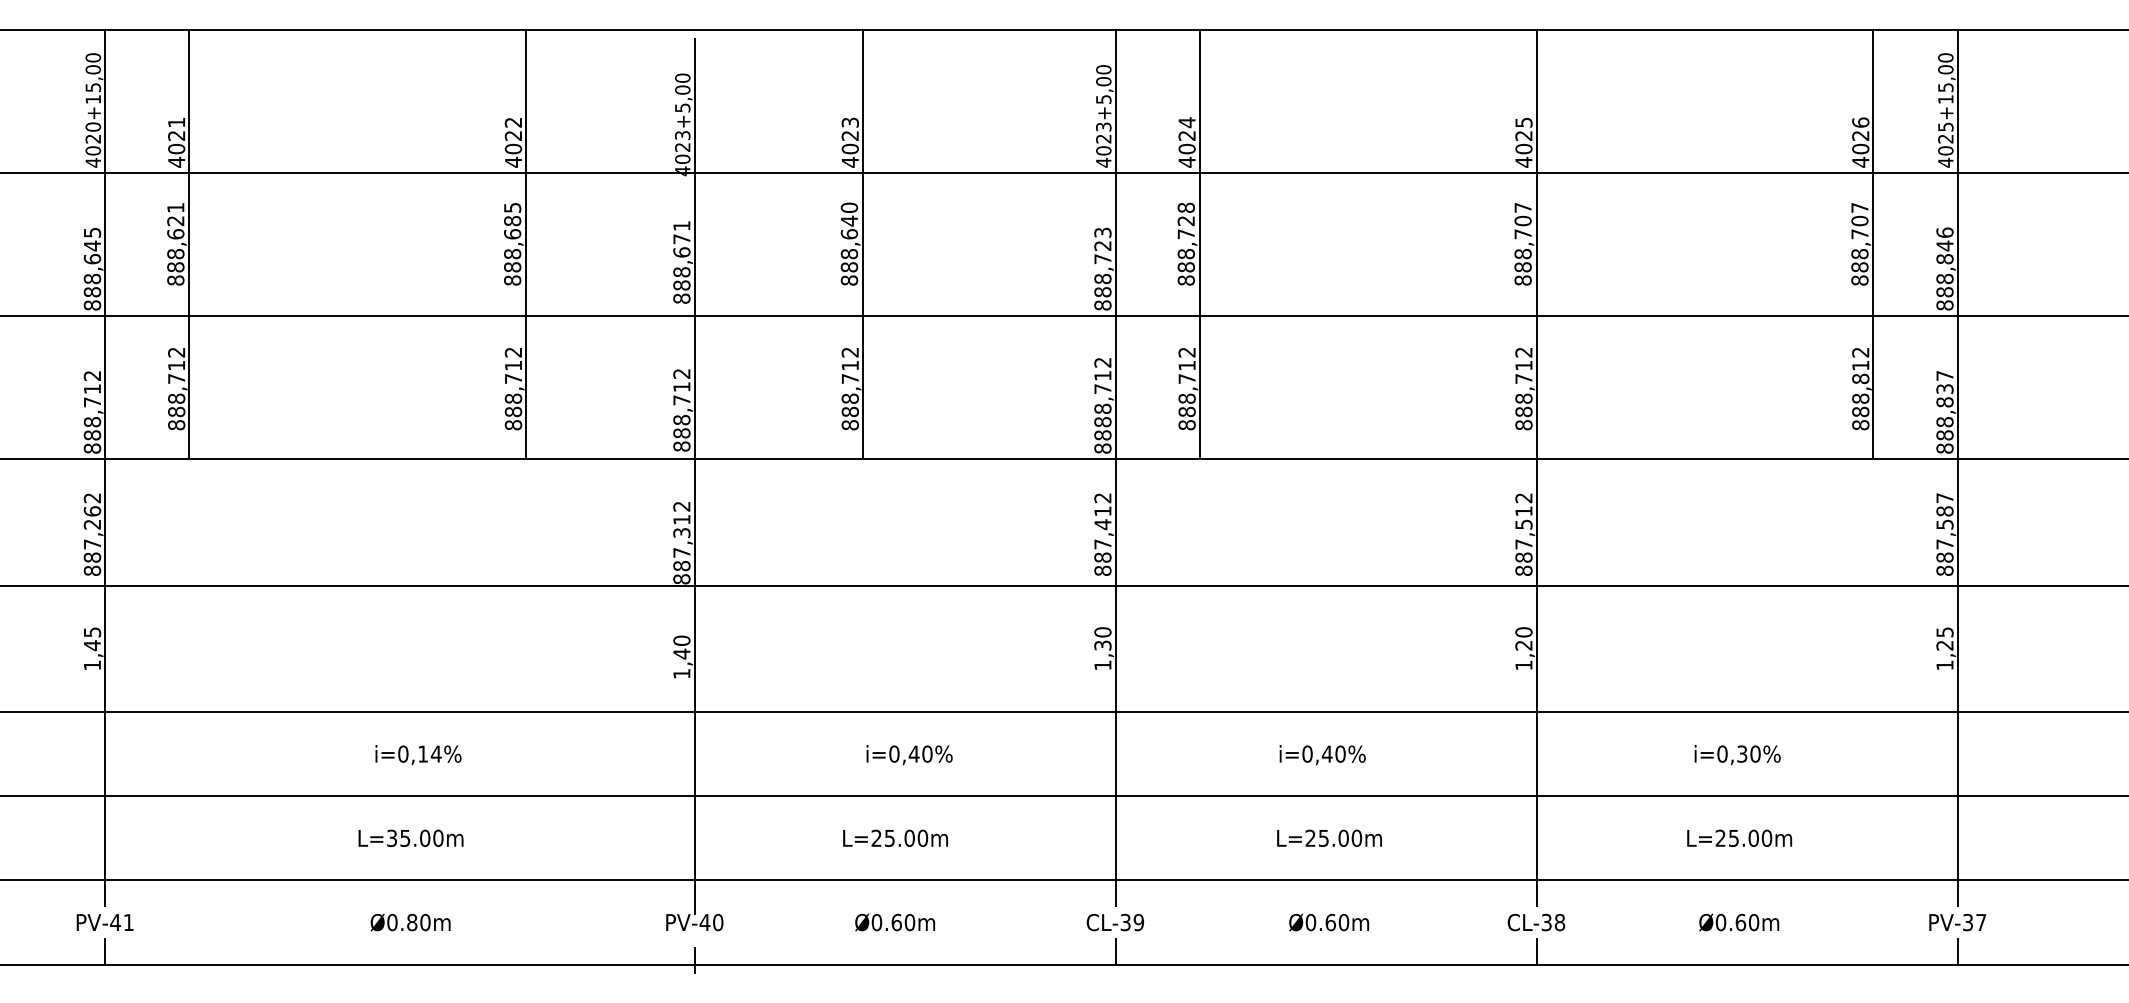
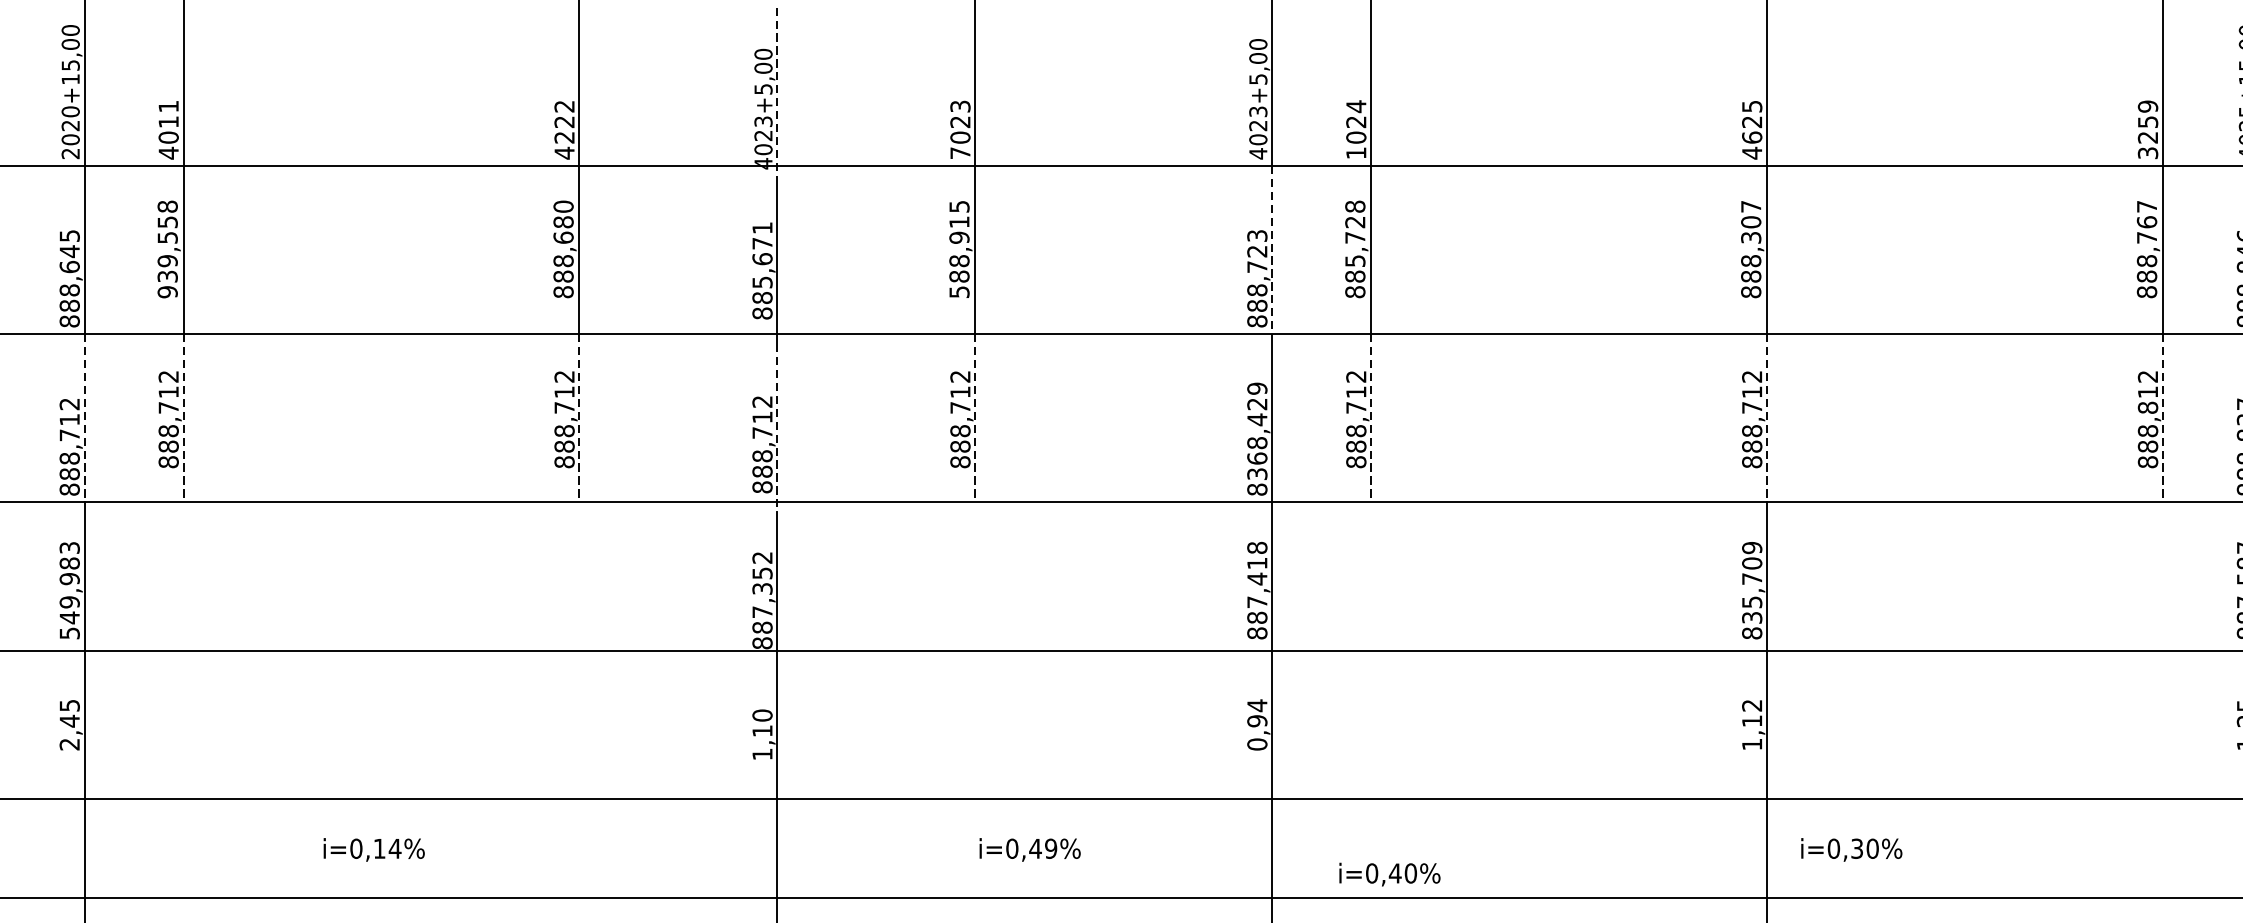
line: (694, 109) -> (777, 91), solid -> dashed
text: (176, 135) -> (168, 121), 4021 -> 4011
text: (1860, 142) -> (2147, 129), 4026 -> 3259
text: (513, 148) -> (564, 136), 4022 -> 4222
text: (1523, 148) -> (1751, 136), 4025 -> 4625
text: (850, 161) -> (960, 152), 4023 -> 7023
text: (1186, 161) -> (1355, 152), 4024 -> 1024
text: (92, 162) -> (69, 153), 4020+15,00 -> 2020+15,00
text: (512, 207) -> (563, 206), 888,685 -> 888,680
text: (1859, 220) -> (2146, 221), 888,707 -> 888,767
text: (1522, 234) -> (1750, 238), 888,707 -> 888,307
text: (175, 243) -> (167, 248), 888,621 -> 939,558
text: (849, 243) -> (959, 248), 888,640 -> 588,915
line: (1115, 244) -> (1272, 249), solid -> dashed
text: (1185, 254) -> (1354, 261), 888,728 -> 885,728
text: (681, 272) -> (762, 282), 888,671 -> 885,671
line: (105, 387) -> (85, 417), solid -> dashed
line: (189, 387) -> (183, 417), solid -> dashed
line: (526, 387) -> (579, 417), solid -> dashed
line: (862, 387) -> (974, 417), solid -> dashed
line: (1199, 387) -> (1370, 417), solid -> dashed
line: (1536, 387) -> (1766, 417), solid -> dashed
line: (1873, 387) -> (2163, 417), solid -> dashed
line: (694, 396) -> (777, 428), solid -> dashed
text: (1102, 398) -> (1256, 430), 8888,712 -> 8368,429
text: (1102, 498) -> (1256, 548), 887,412 -> 887,418
text: (681, 519) -> (762, 573), 887,312 -> 887,352
text: (1523, 527) -> (1751, 582), 887,512 -> 835,709
text: (92, 534) -> (69, 590), 887,262 -> 549,983
text: (1523, 638) -> (1751, 712), 1,20 -> 1,12
text: (1102, 648) -> (1256, 724), 1,30 -> 0,94
text: (681, 653) -> (762, 730), 1,40 -> 1,10
text: (91, 665) -> (68, 744), 1,45 -> 2,45
text: (927, 753) -> (1051, 848), i=0,40%%% -> i=0,49%%%
text: (418, 755) -> (374, 850), moved
text: (1322, 755) -> (1389, 875), moved
text: (1737, 755) -> (1851, 850), moved

